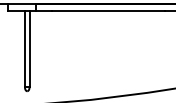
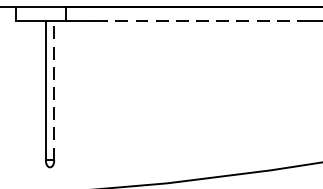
line: (108, 11) -> (199, 21), solid -> dashed
line: (29, 49) -> (54, 90), solid -> dashed

